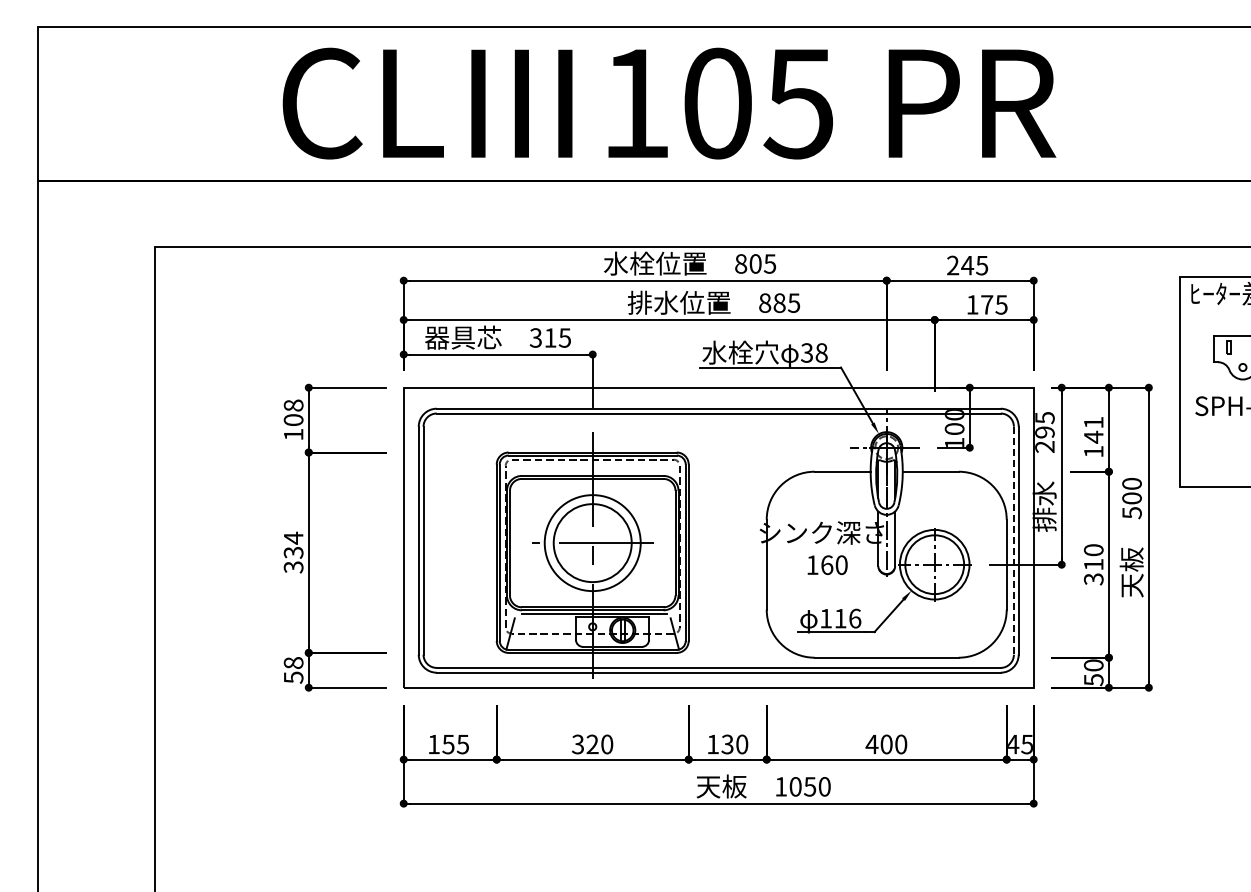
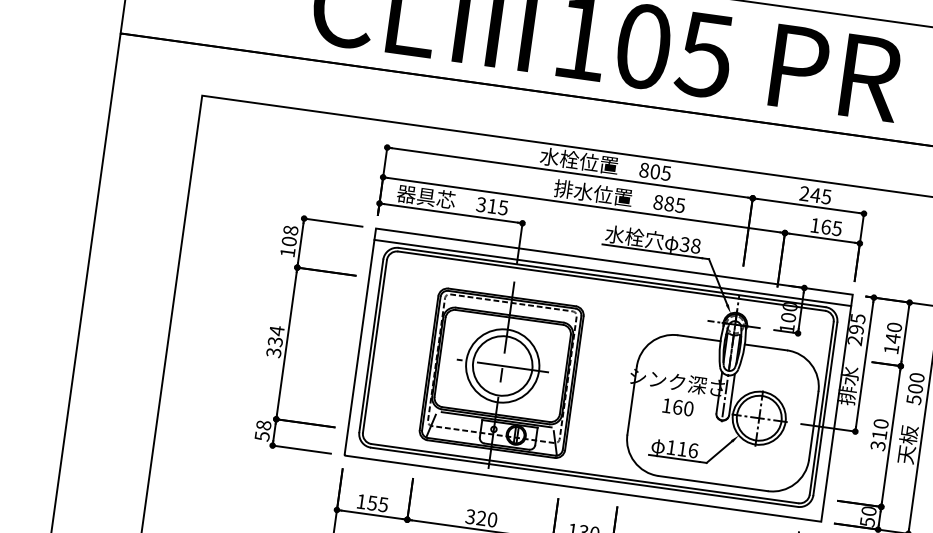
text: (987, 304) -> (826, 226), 175 -> 165
line: (718, 402) -> (612, 272), added
text: (1093, 422) -> (894, 327), 141 -> 140
line: (1013, 540) -> (821, 408), dashed -> solid

